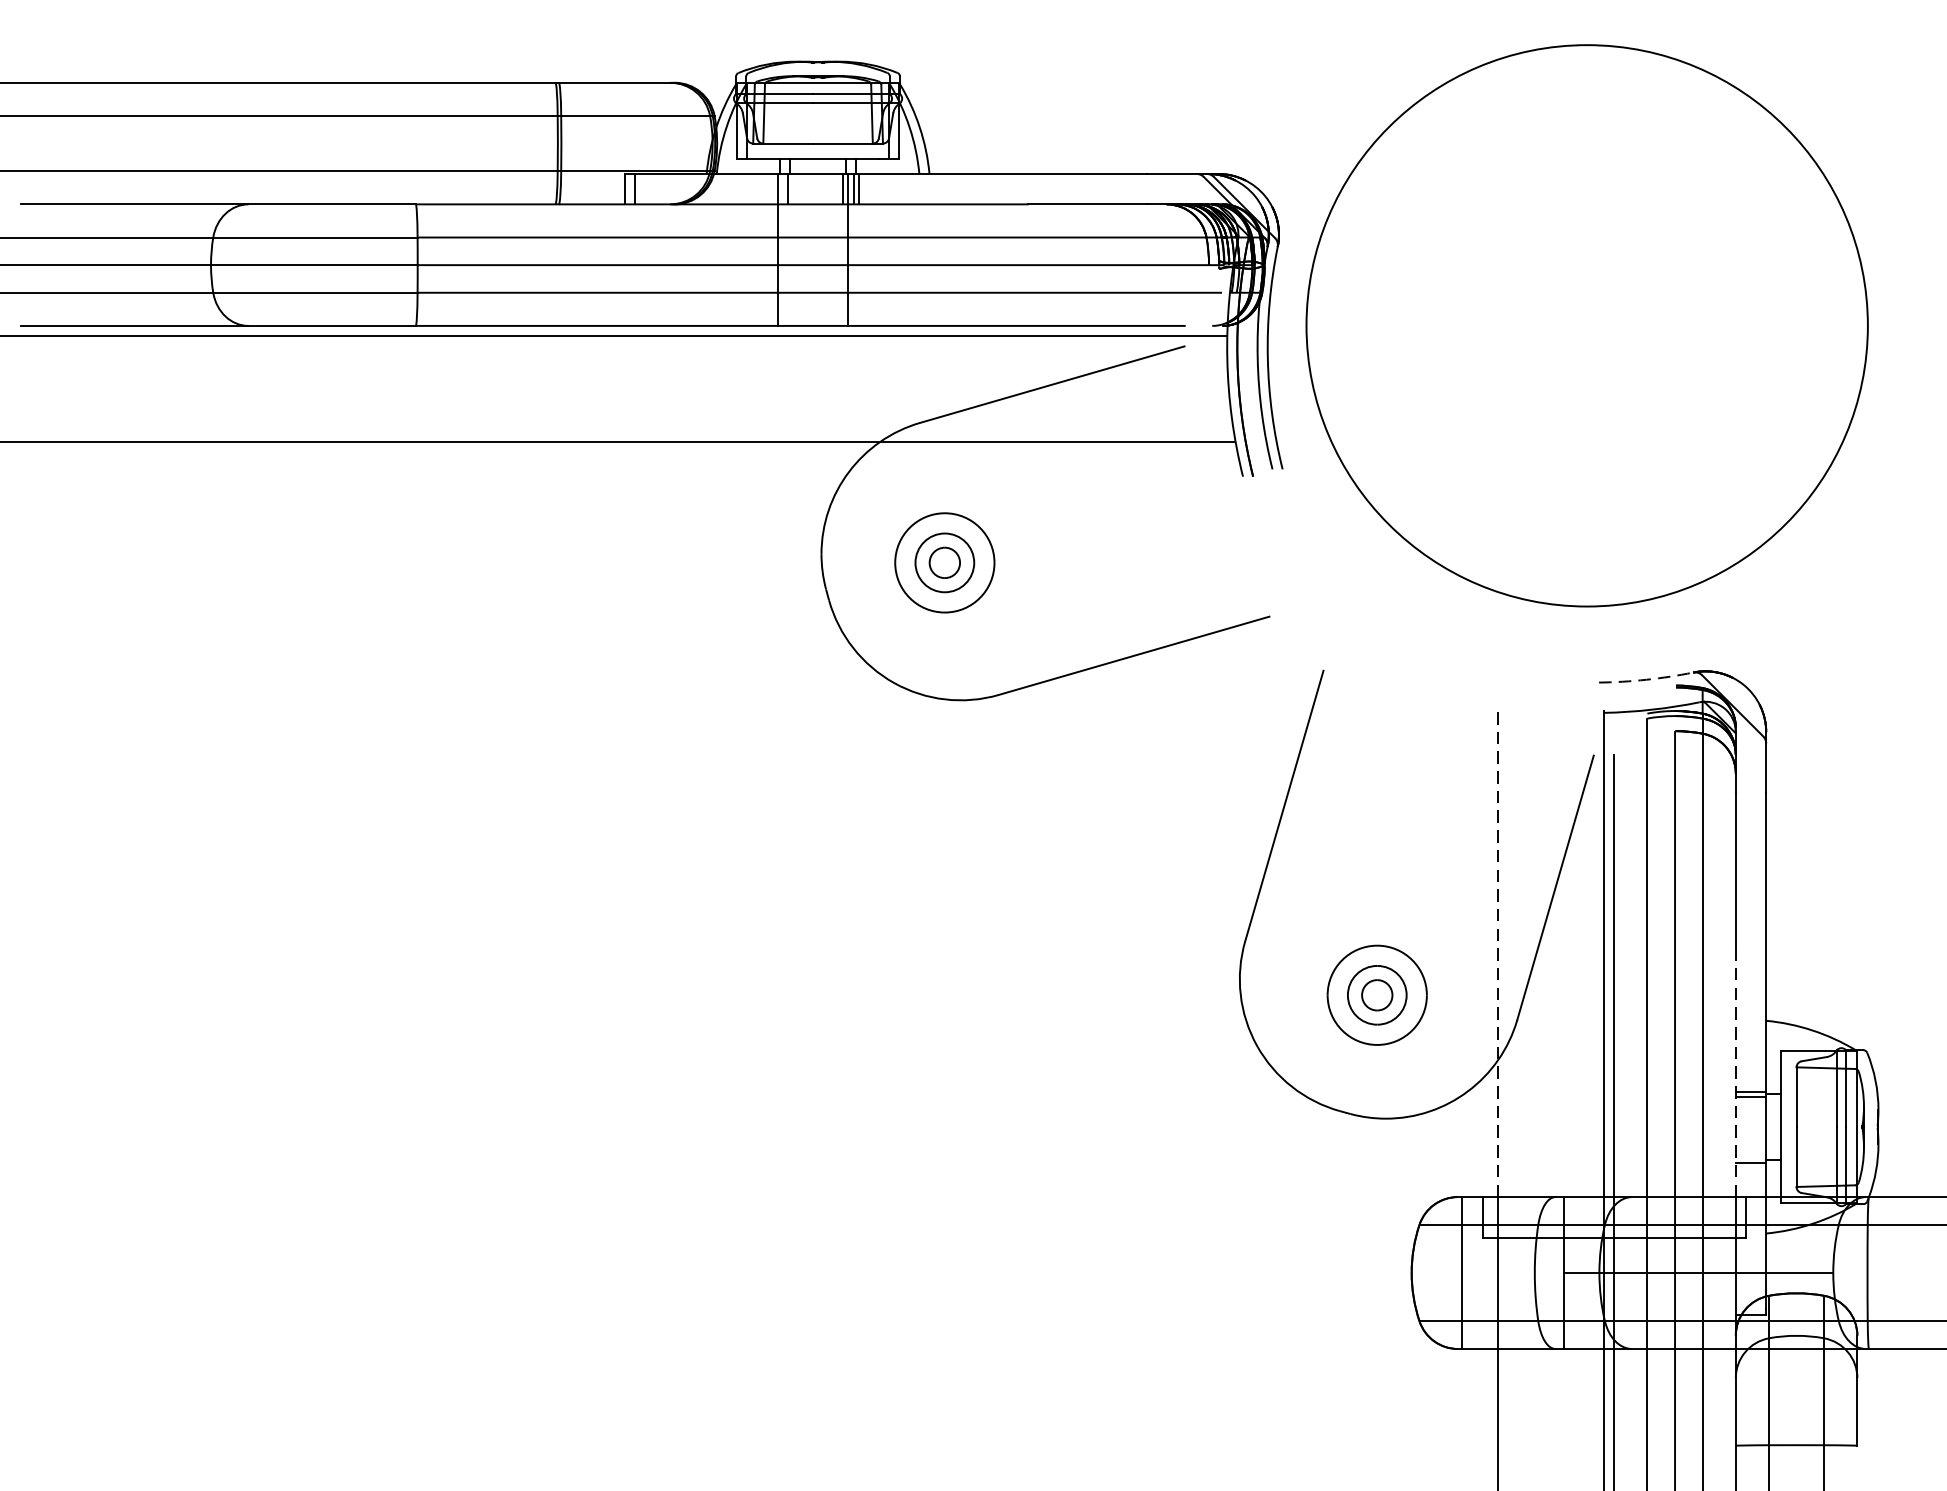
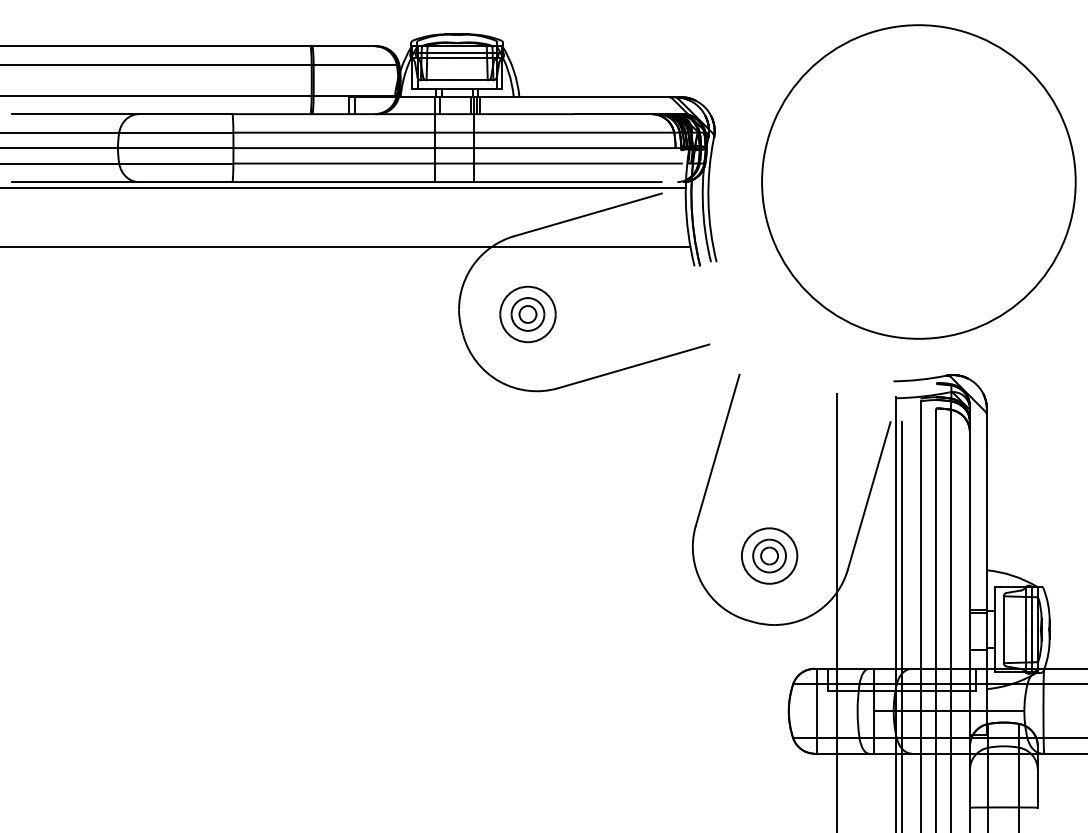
circle: (1586, 324) -> (918, 181), moved
arc: (1645, 679) -> (919, 379), dashed -> solid
line: (1498, 951) -> (837, 531), dashed -> solid
line: (1735, 1073) -> (969, 599), dashed -> solid

